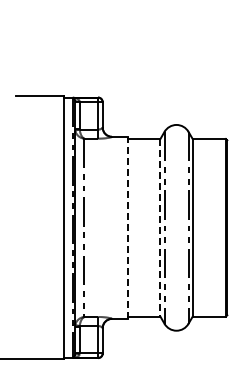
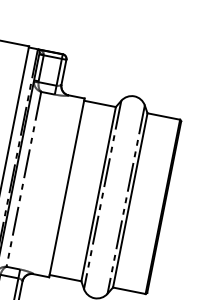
line: (128, 227) -> (67, 187), dashed -> solid
line: (160, 227) -> (98, 193), dashed -> solid

